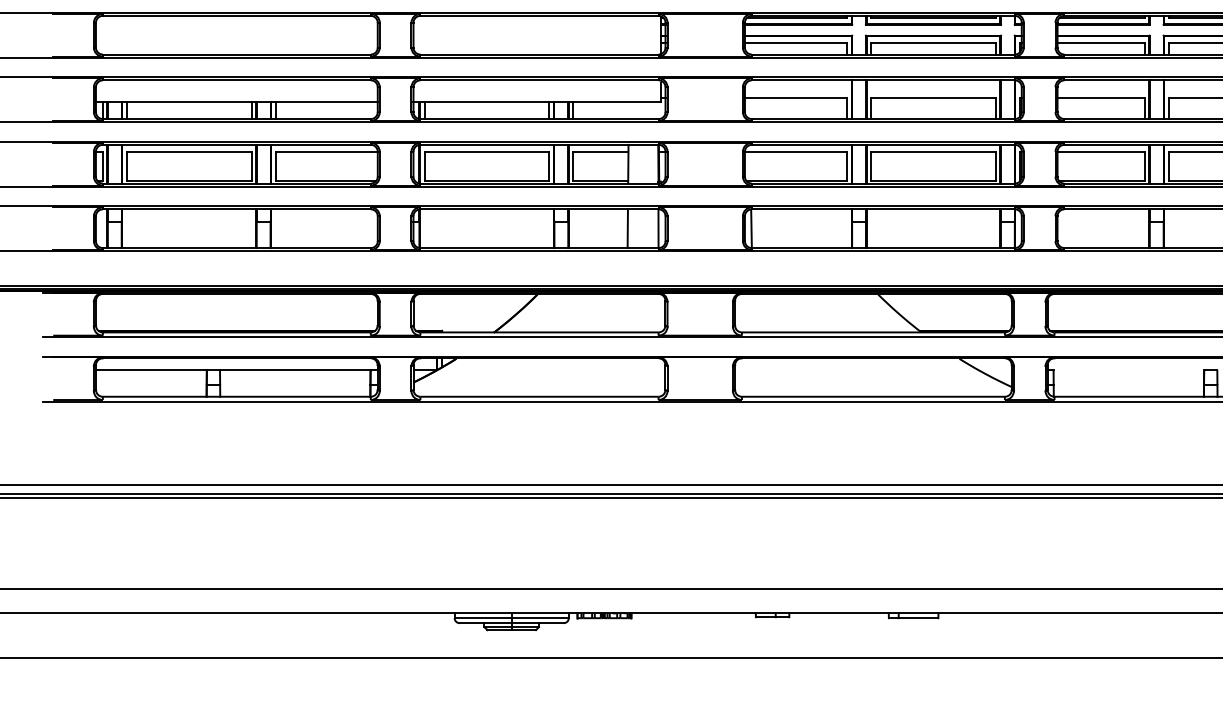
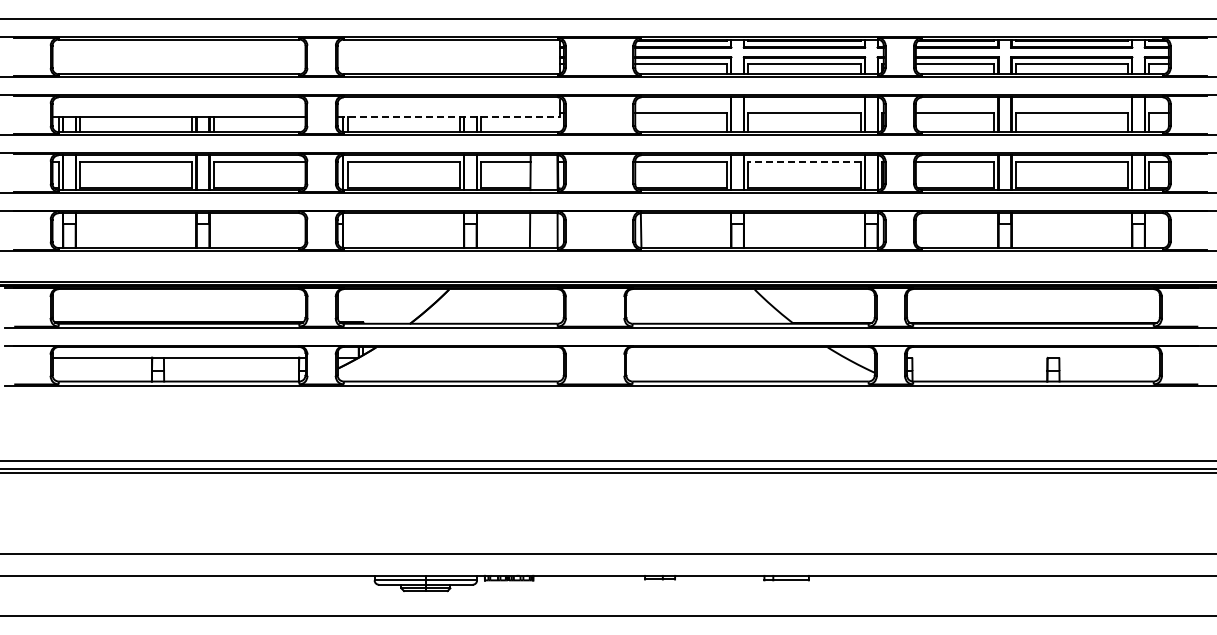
line: (538, 102) -> (449, 117), solid -> dashed
line: (933, 151) -> (804, 161), solid -> dashed

